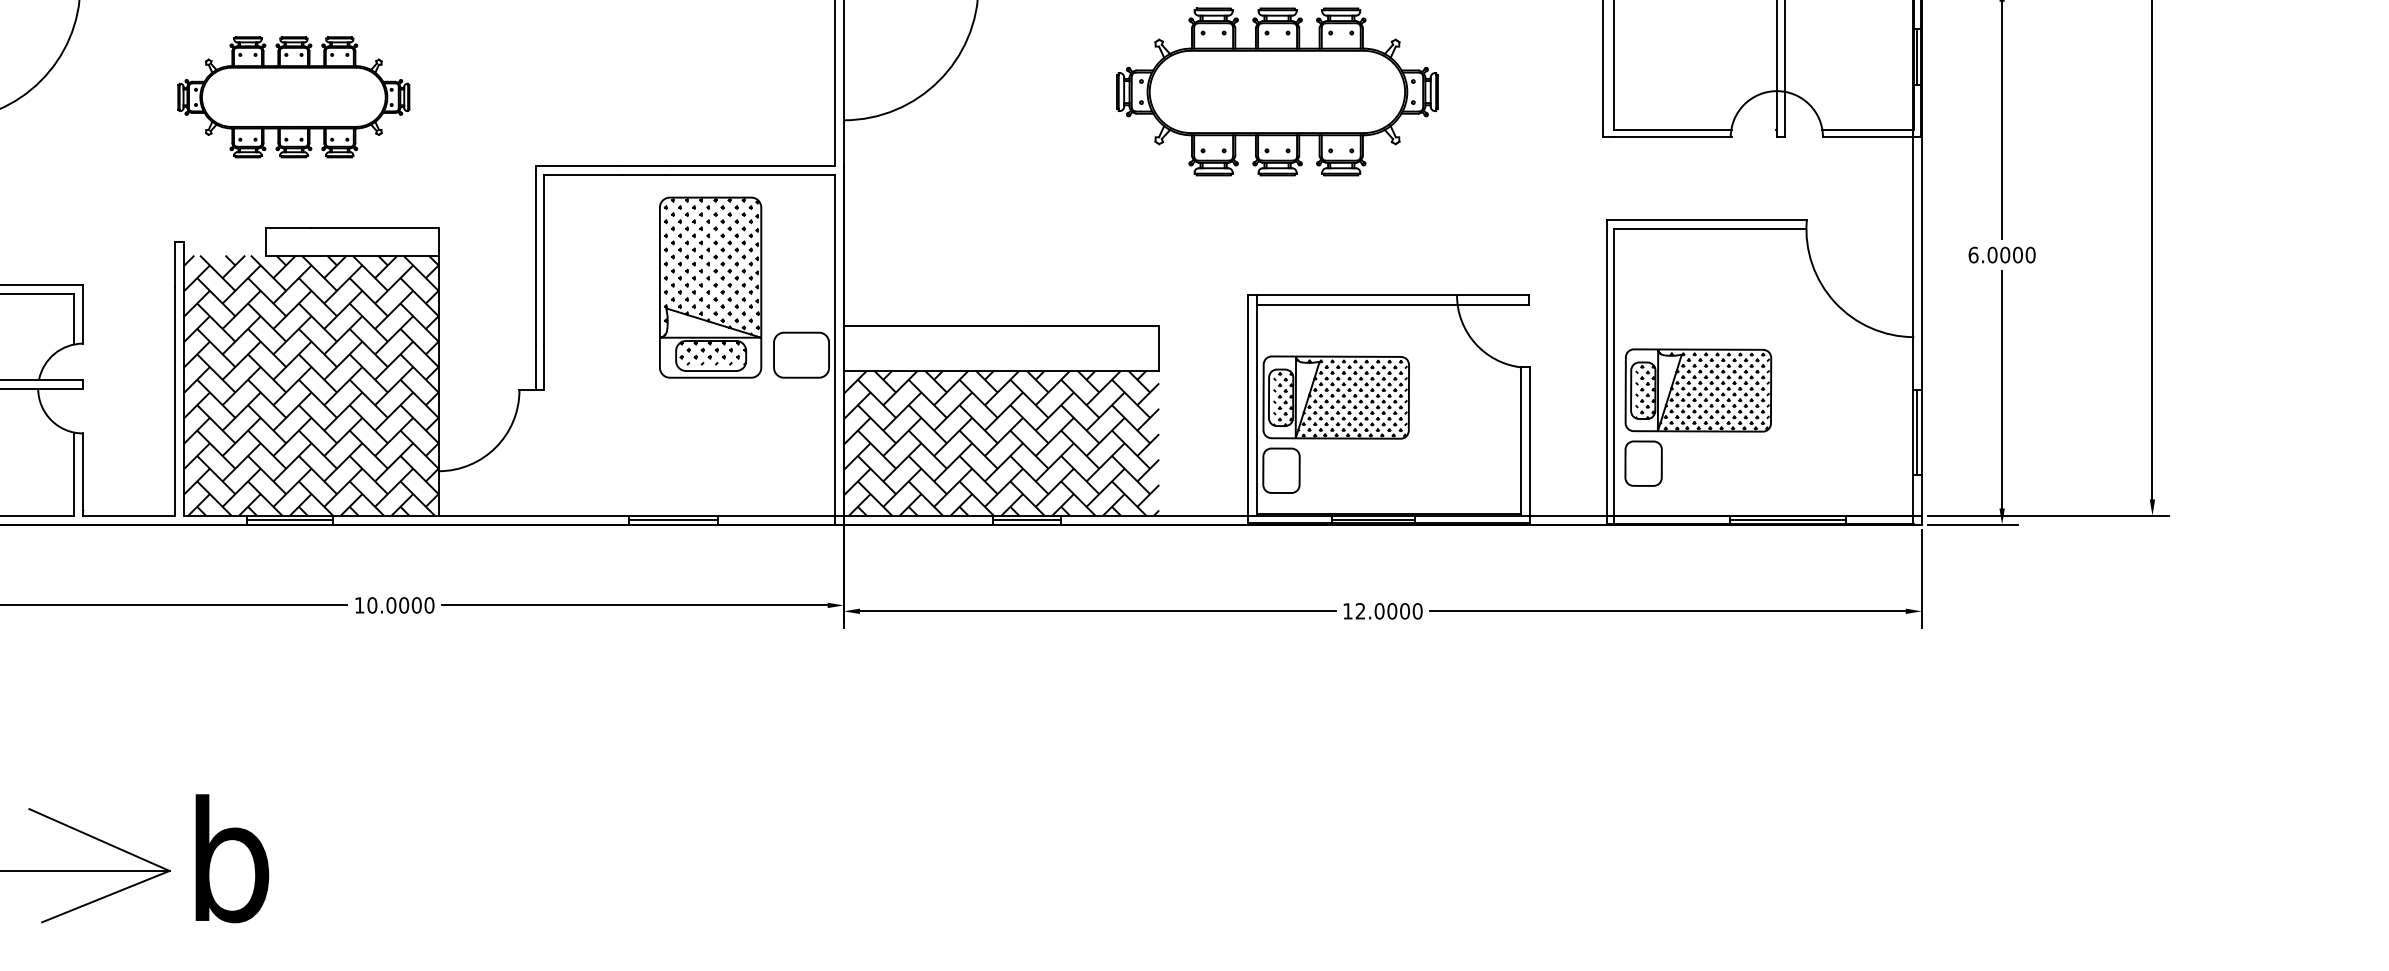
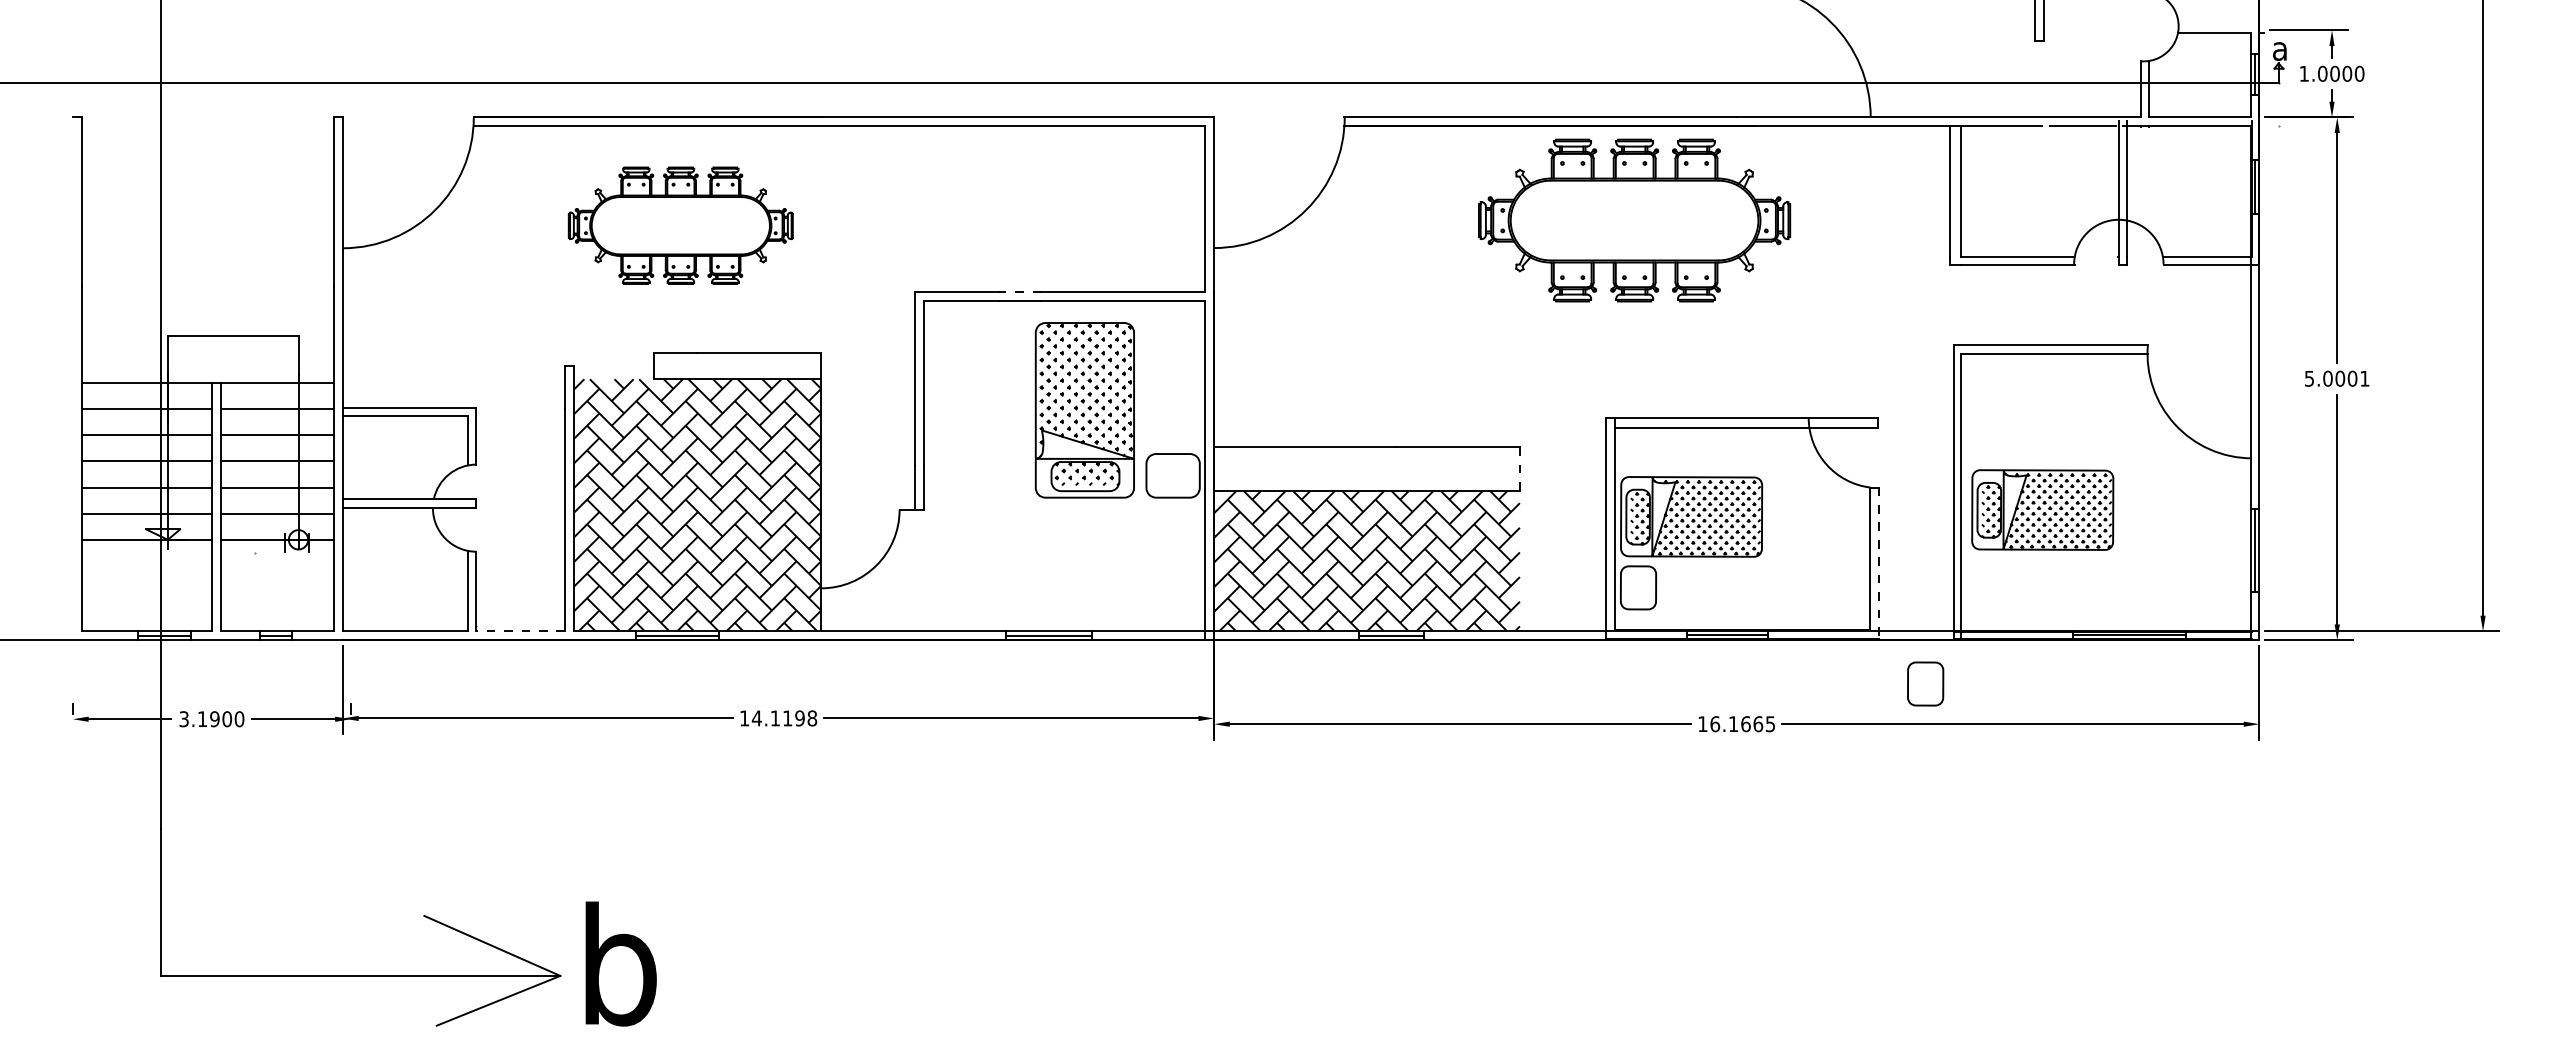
line: (643, 166) -> (1019, 292), solid -> dashed
text: (2001, 254) -> (2336, 378), 6.0000 -> 5.0001
line: (1158, 348) -> (1519, 469), solid -> dashed
line: (1530, 445) -> (1879, 563), solid -> dashed
part: (1643, 463) -> (1925, 683), moved
line: (128, 515) -> (520, 631), solid -> dashed
text: (400, 605) -> (784, 718), 10.0000 -> 14.1198
text: (1388, 611) -> (1742, 724), 12.0000 -> 16.1665

